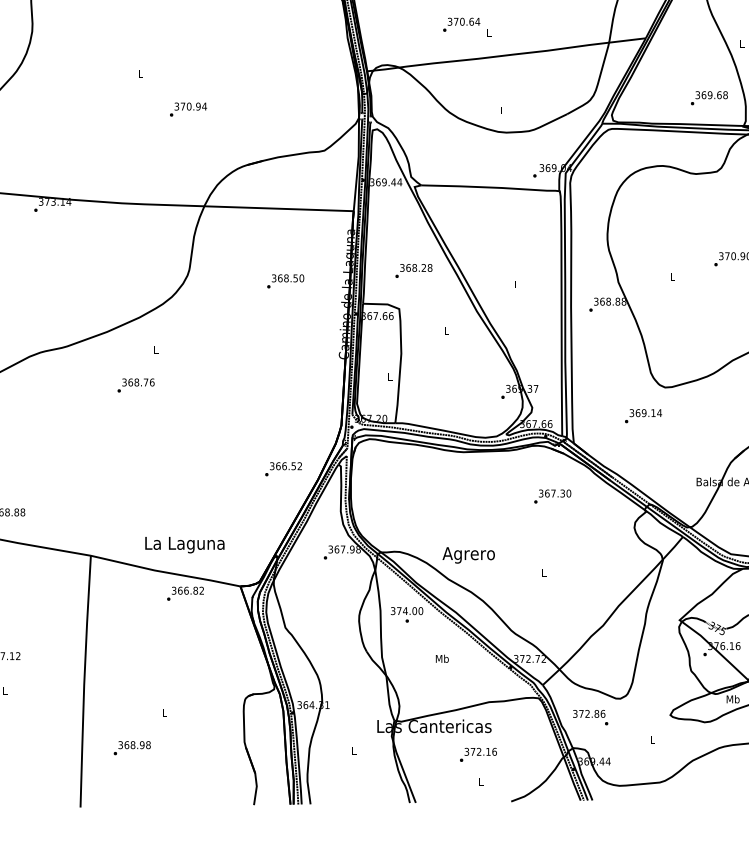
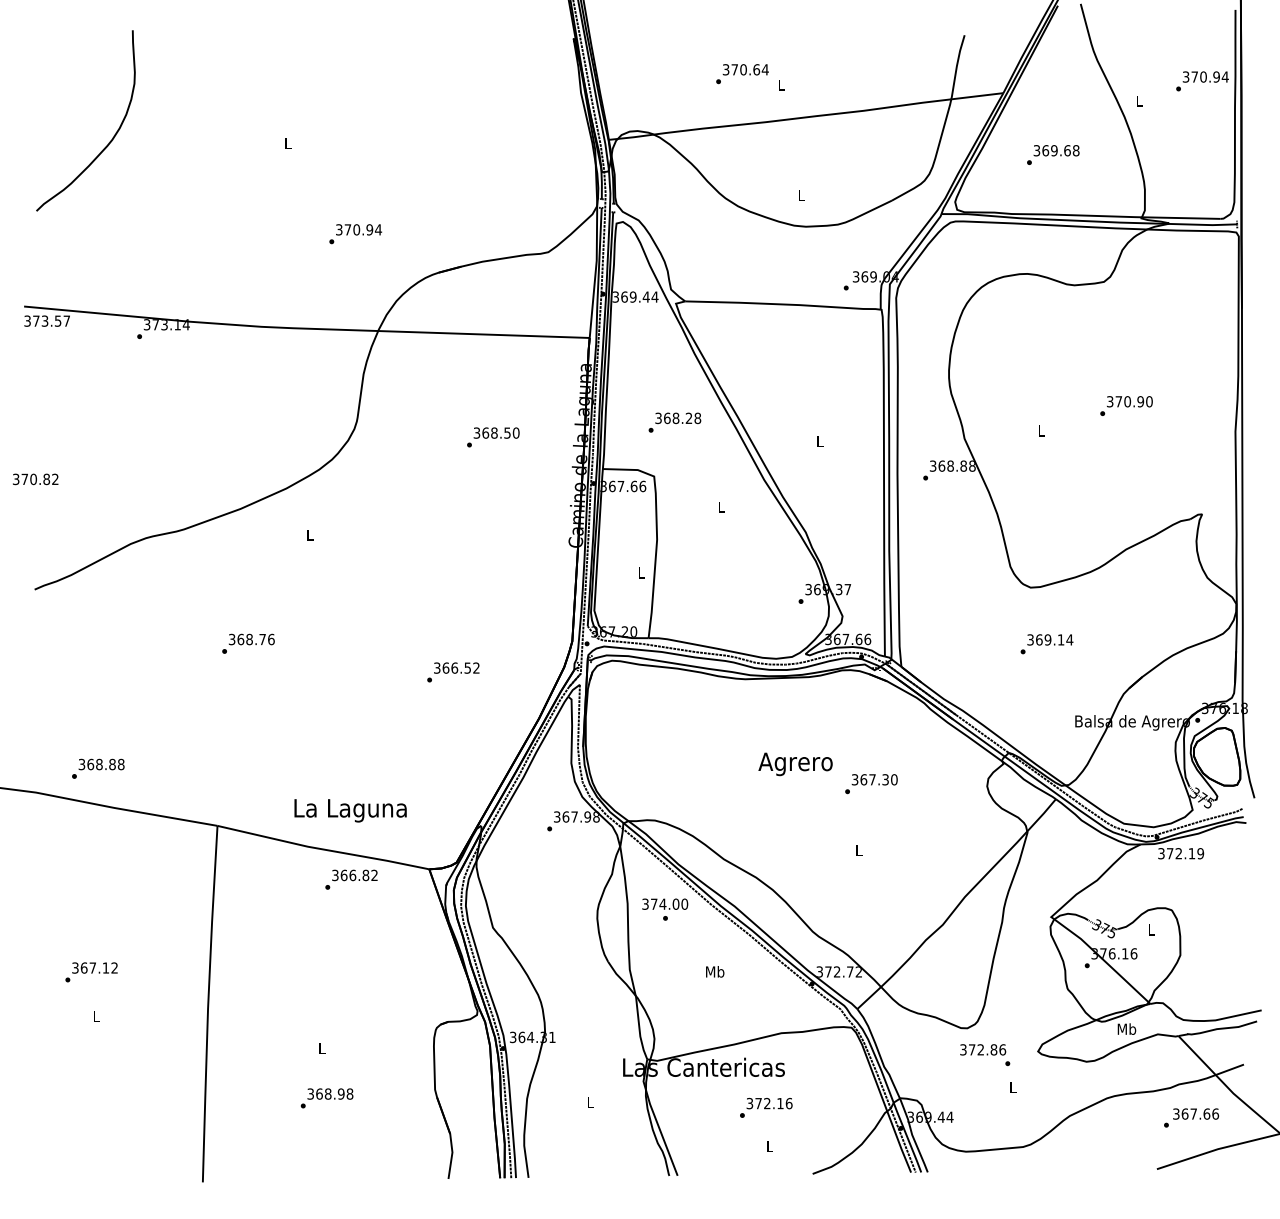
text: (709, 97) -> (1053, 154), moved
text: (188, 109) -> (355, 234), moved
text: (136, 385) -> (248, 643), moved
text: (643, 416) -> (1046, 644), moved
text: (283, 469) -> (453, 672), moved
text: (552, 496) -> (871, 784), moved
text: (468, 555) -> (795, 764), moved
text: (590, 717) -> (985, 1054), moved
text: (131, 748) -> (326, 1098), moved

